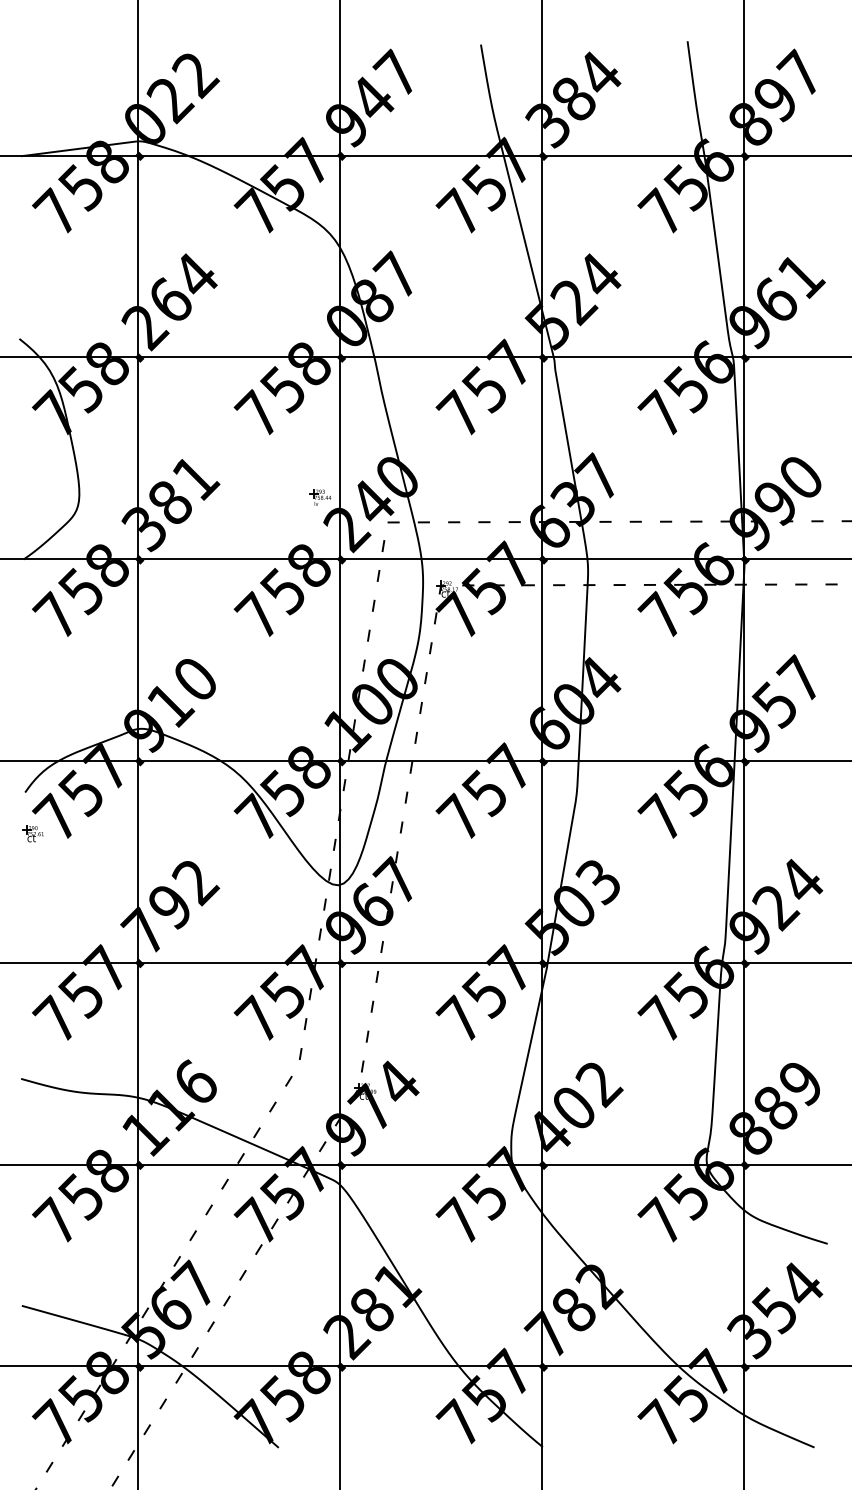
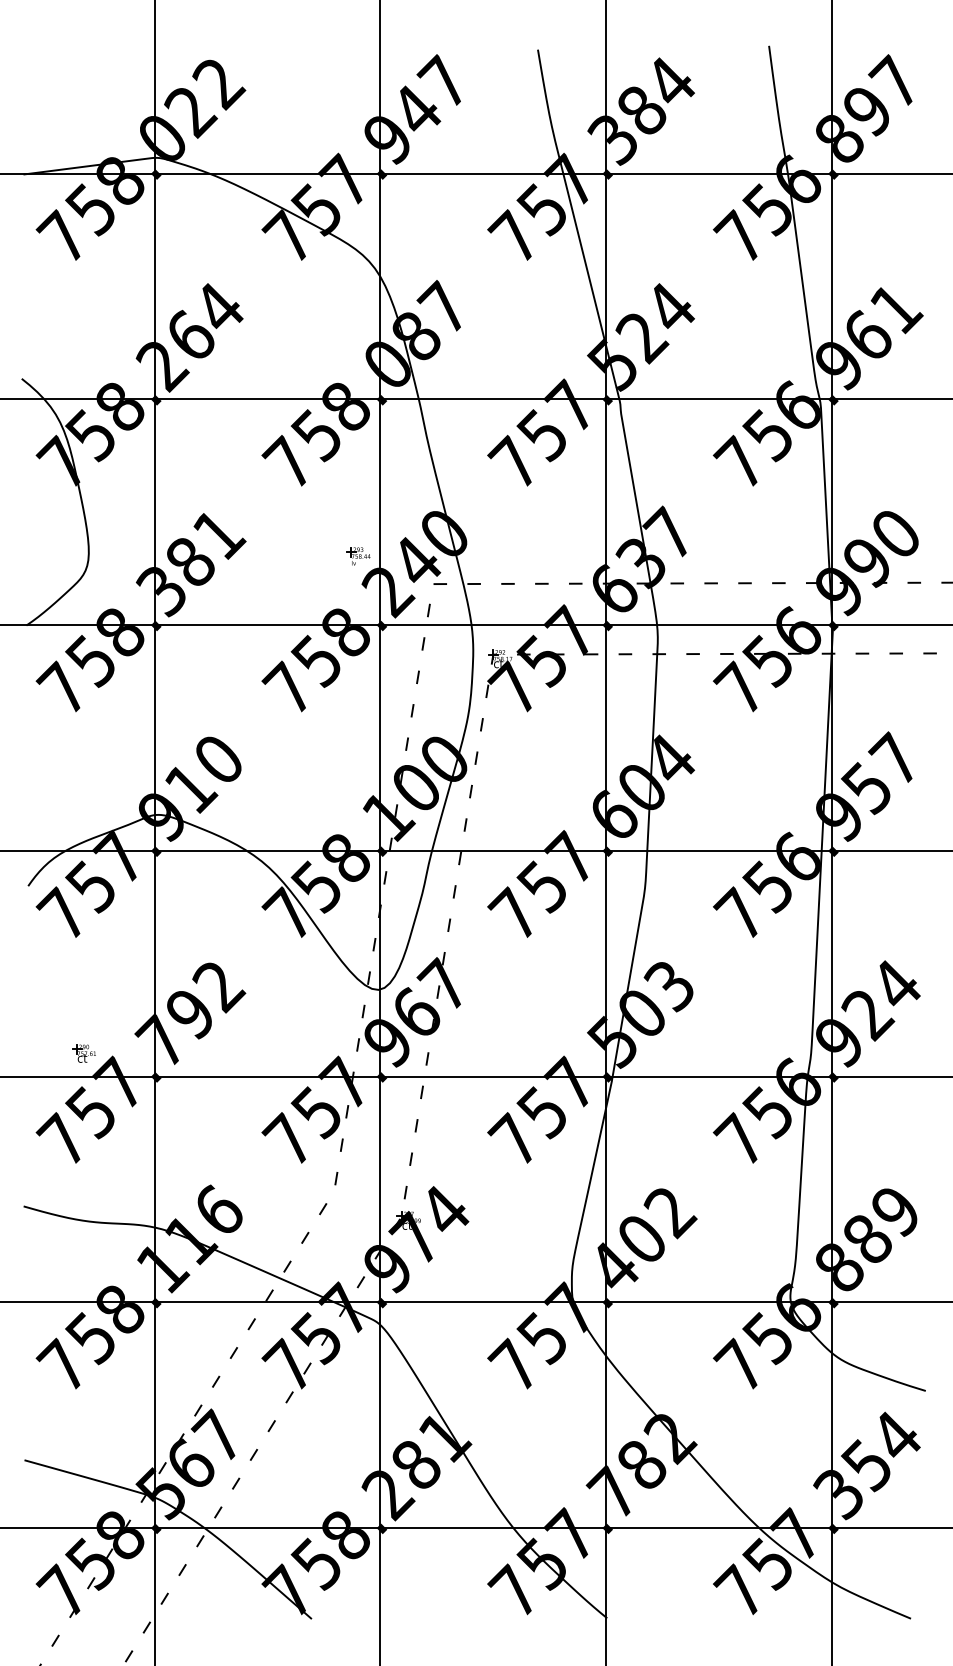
part: (32, 833) -> (83, 1053), moved

